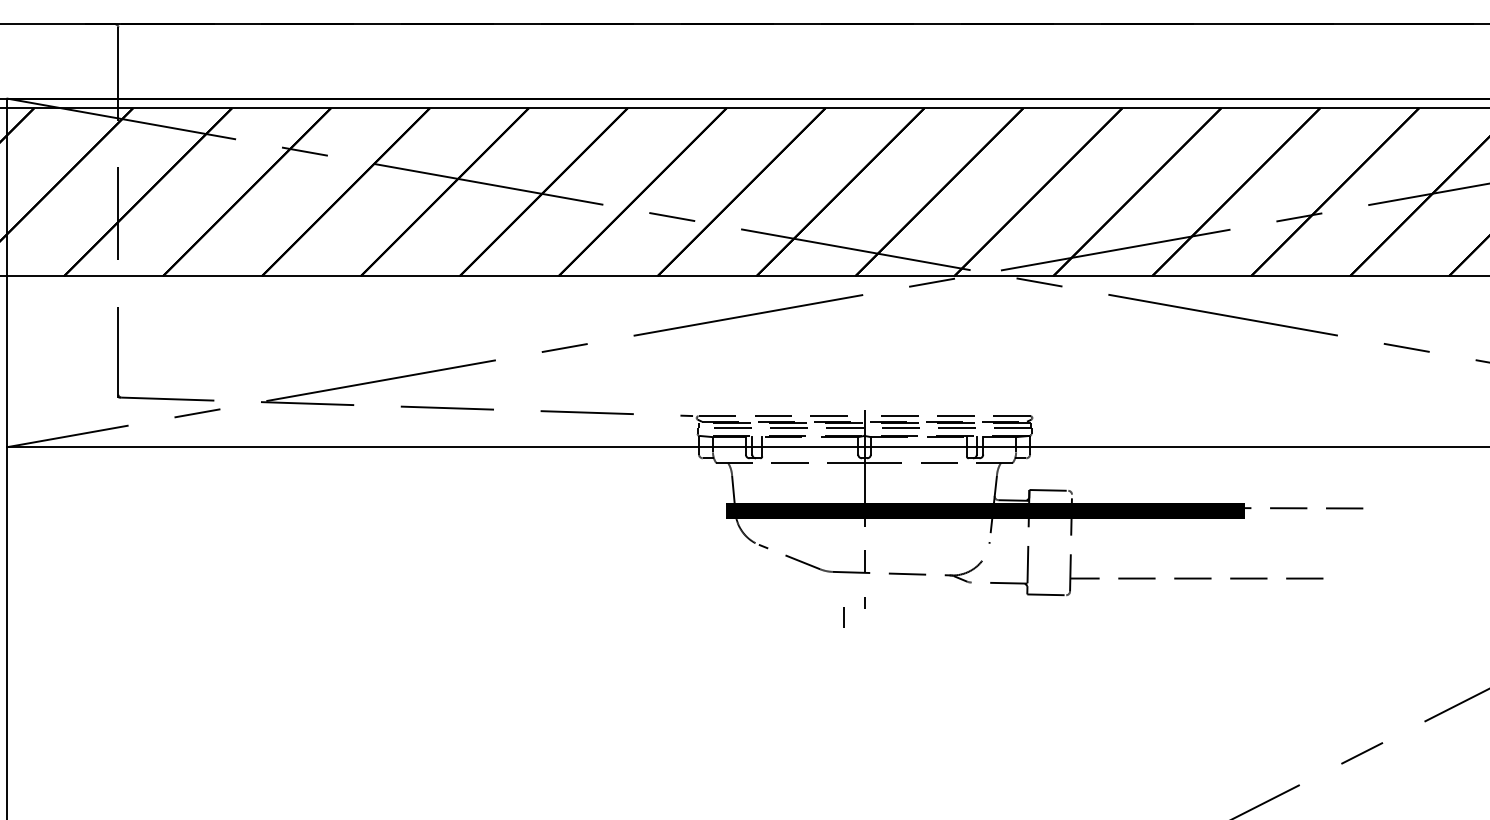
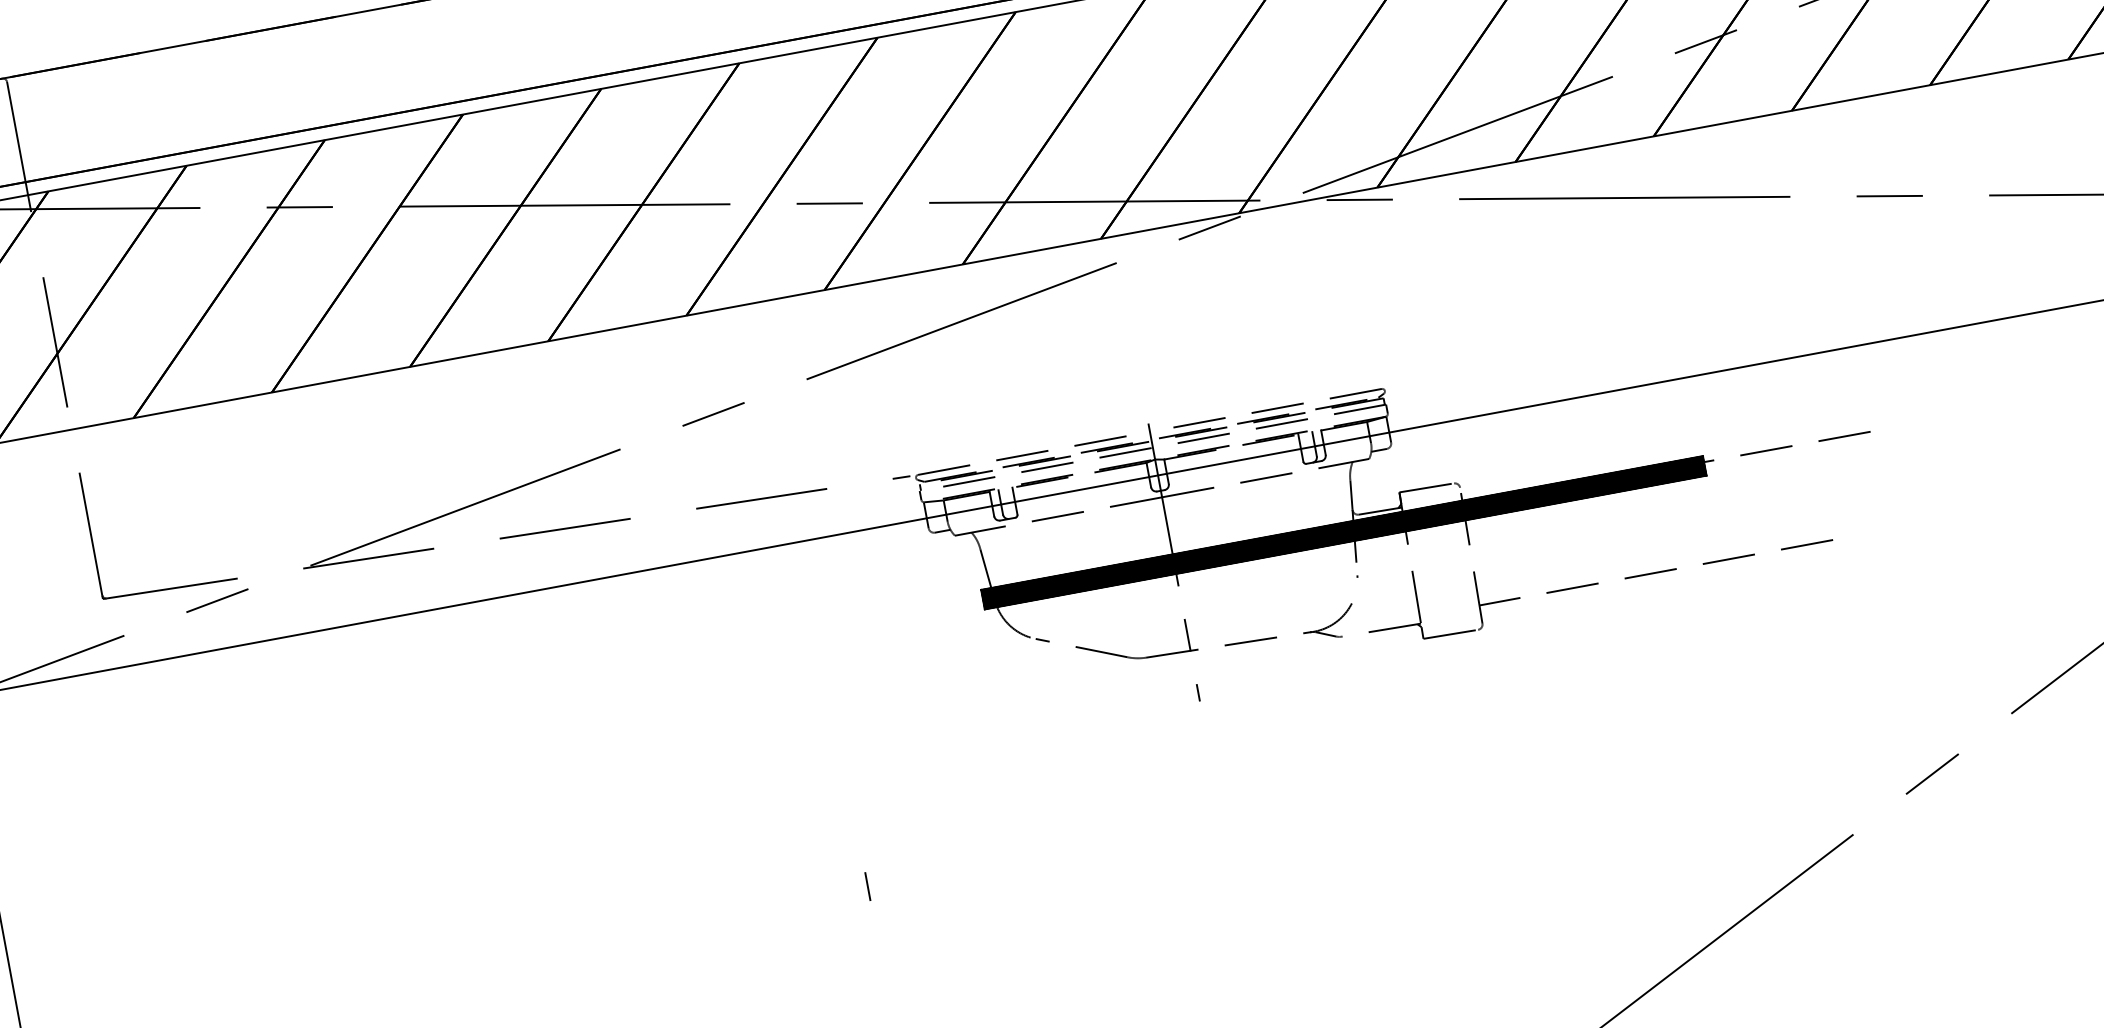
line: (843, 617) -> (867, 886), moved

